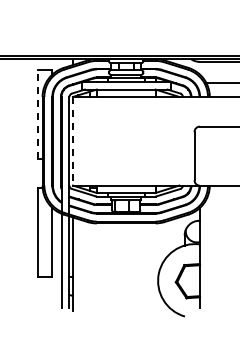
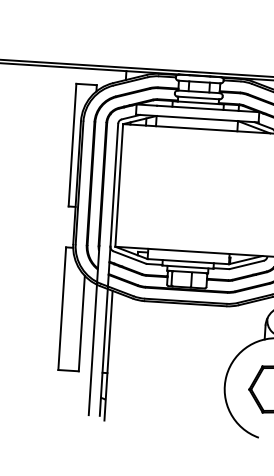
line: (37, 113) -> (72, 143), dashed -> solid
line: (73, 141) -> (119, 185), dashed -> solid

